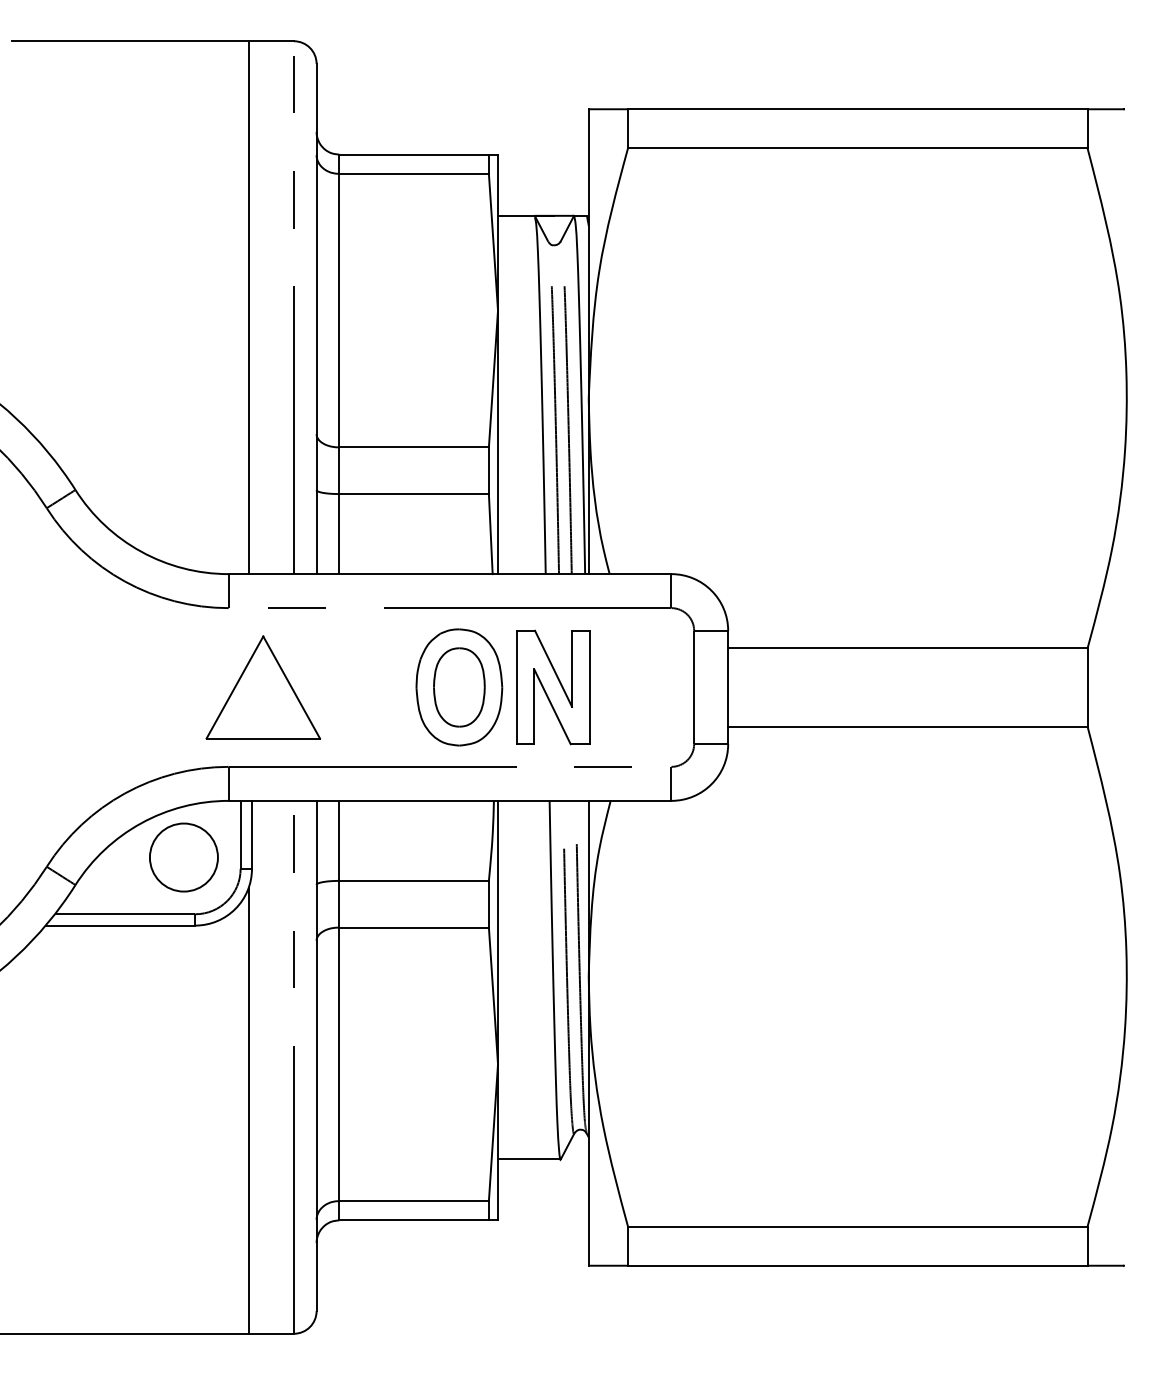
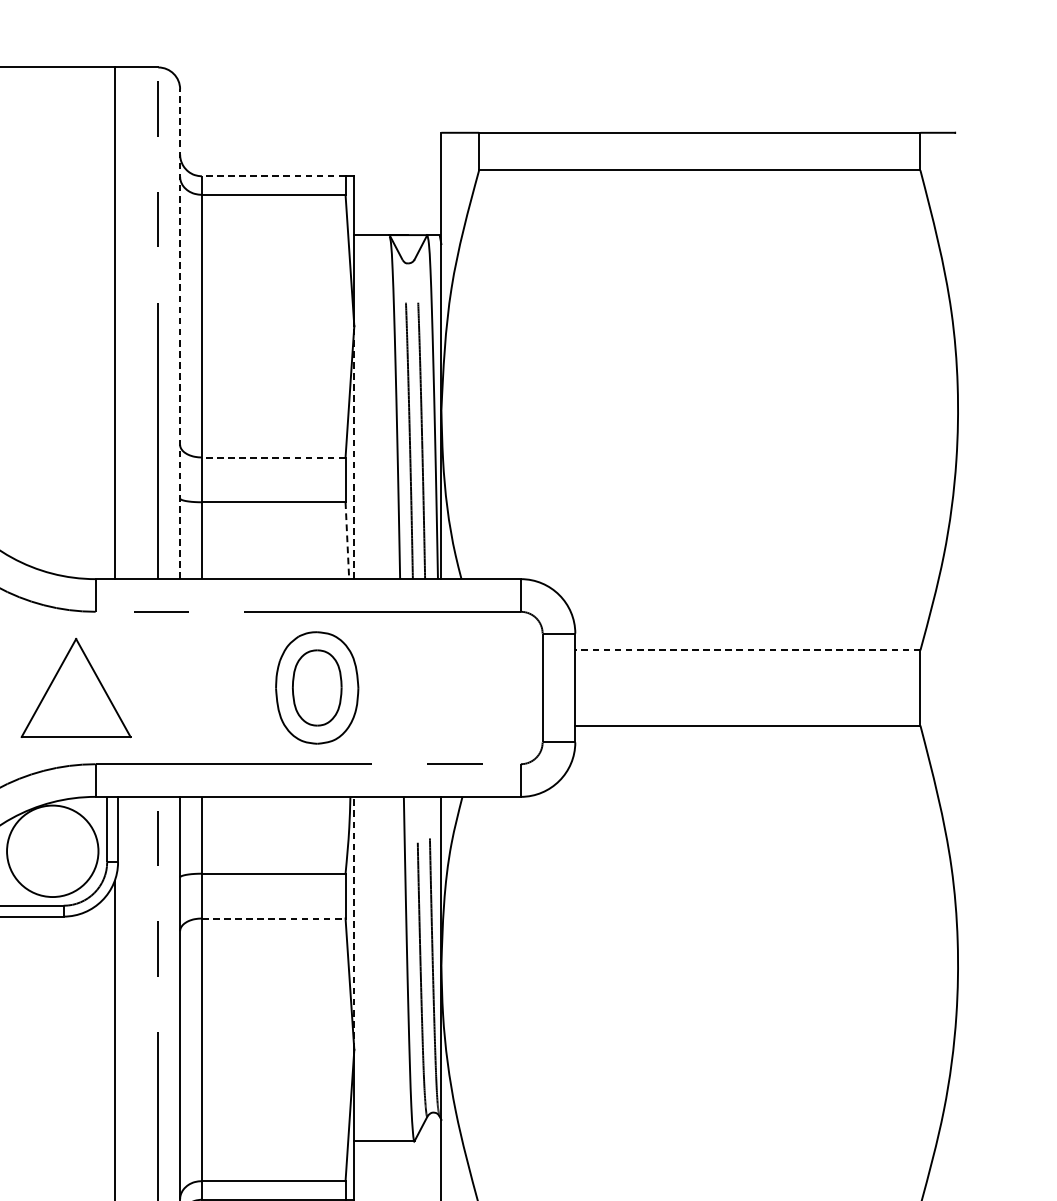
line: (414, 154) -> (274, 176), solid -> dashed
line: (316, 318) -> (180, 333), solid -> dashed
line: (498, 442) -> (354, 452), solid -> dashed
line: (414, 447) -> (274, 457), solid -> dashed
line: (490, 534) -> (347, 541), solid -> dashed
line: (907, 648) -> (747, 650), solid -> dashed
part: (263, 687) -> (76, 688), moved
part: (553, 687) -> (407, 688), removed
circle: (183, 857) -> (52, 851), size x1.4
line: (414, 927) -> (274, 918), solid -> dashed
line: (498, 932) -> (354, 923), solid -> dashed

